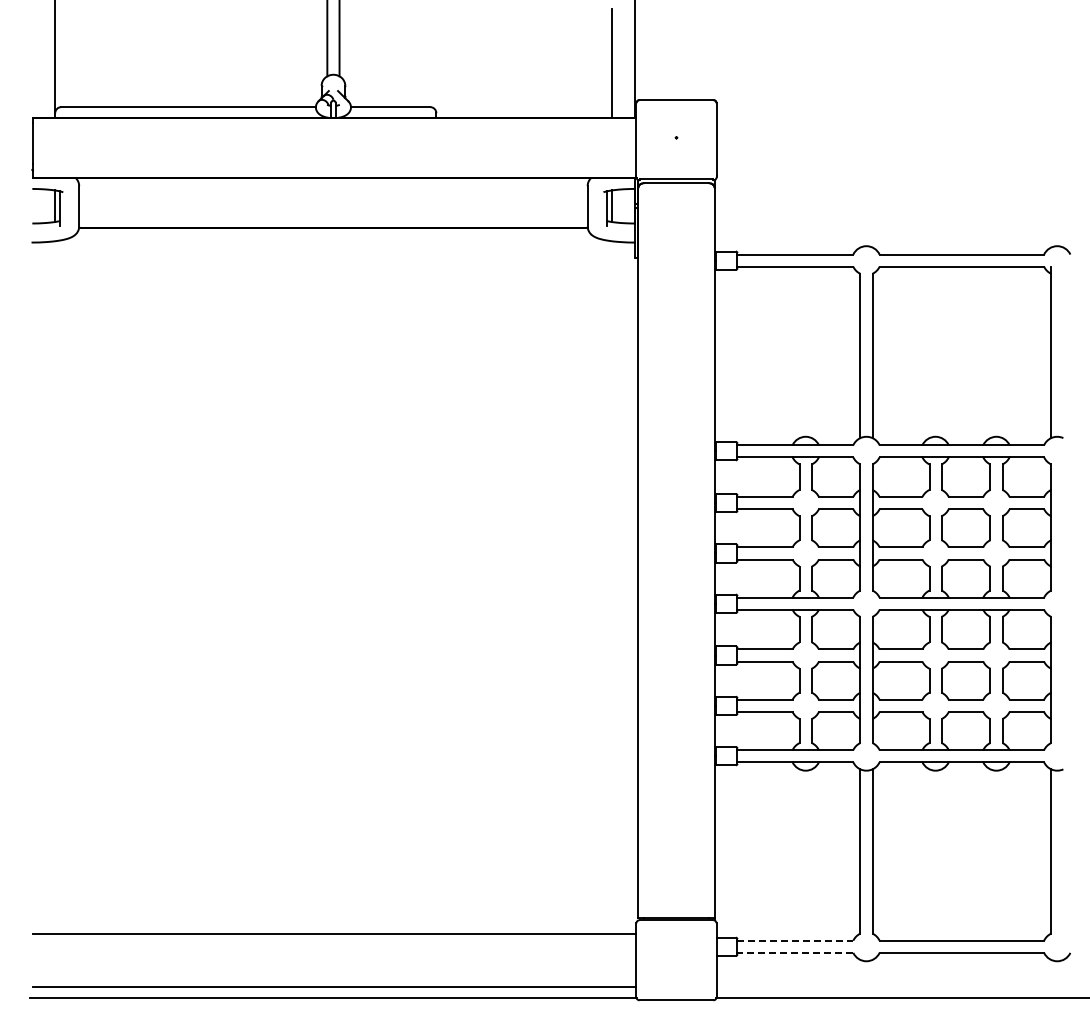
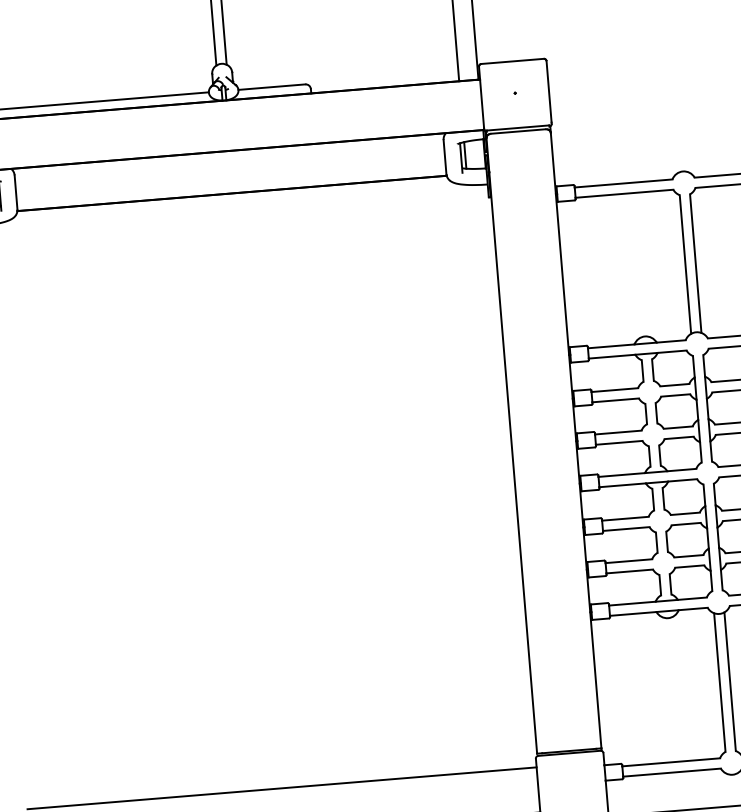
line: (795, 940) -> (671, 762), dashed -> solid
line: (795, 952) -> (672, 772), dashed -> solid

